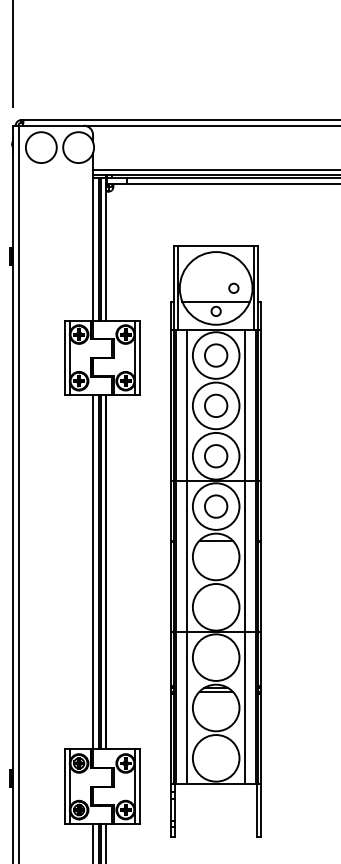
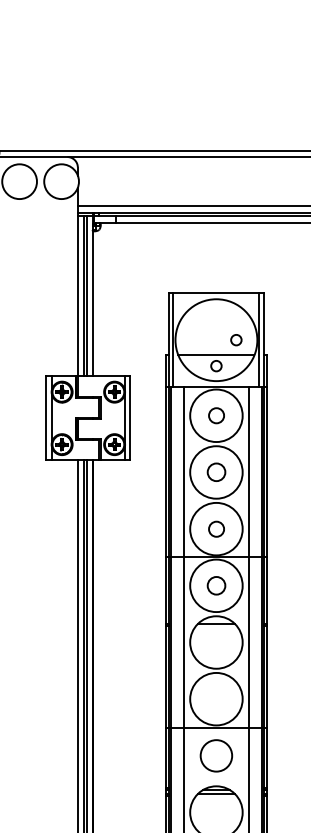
circle: (216, 355) -> (216, 415), size x0.6
circle: (216, 405) -> (216, 472), size x0.7
circle: (216, 456) -> (216, 529), size x0.6
circle: (216, 506) -> (216, 585), size x0.7
circle: (215, 657) -> (215, 755), size x0.6

